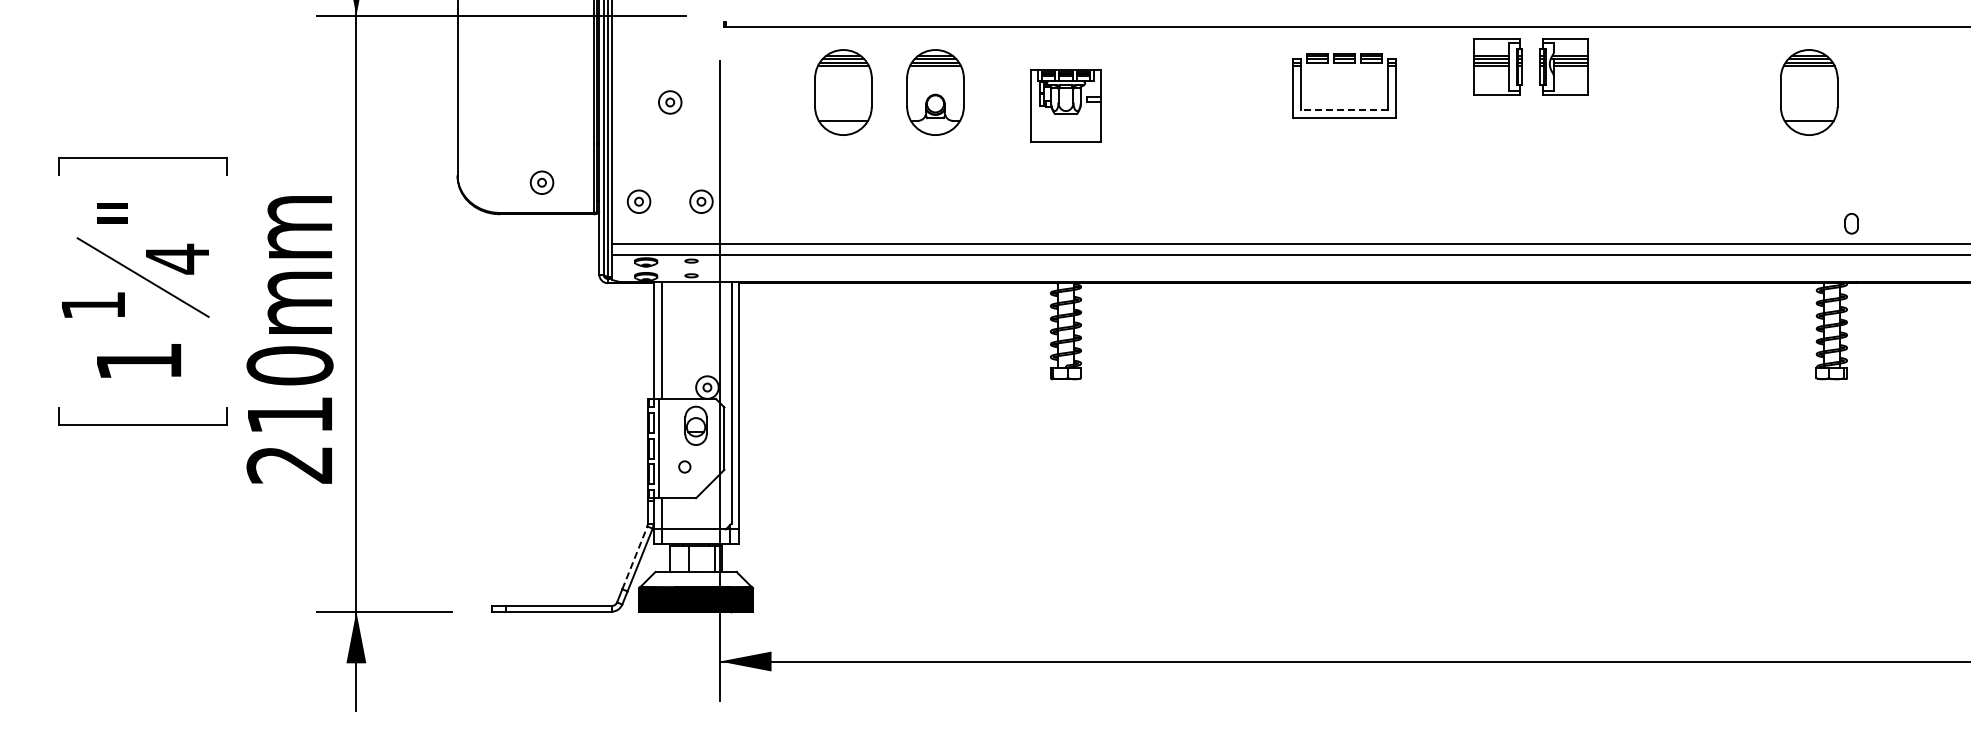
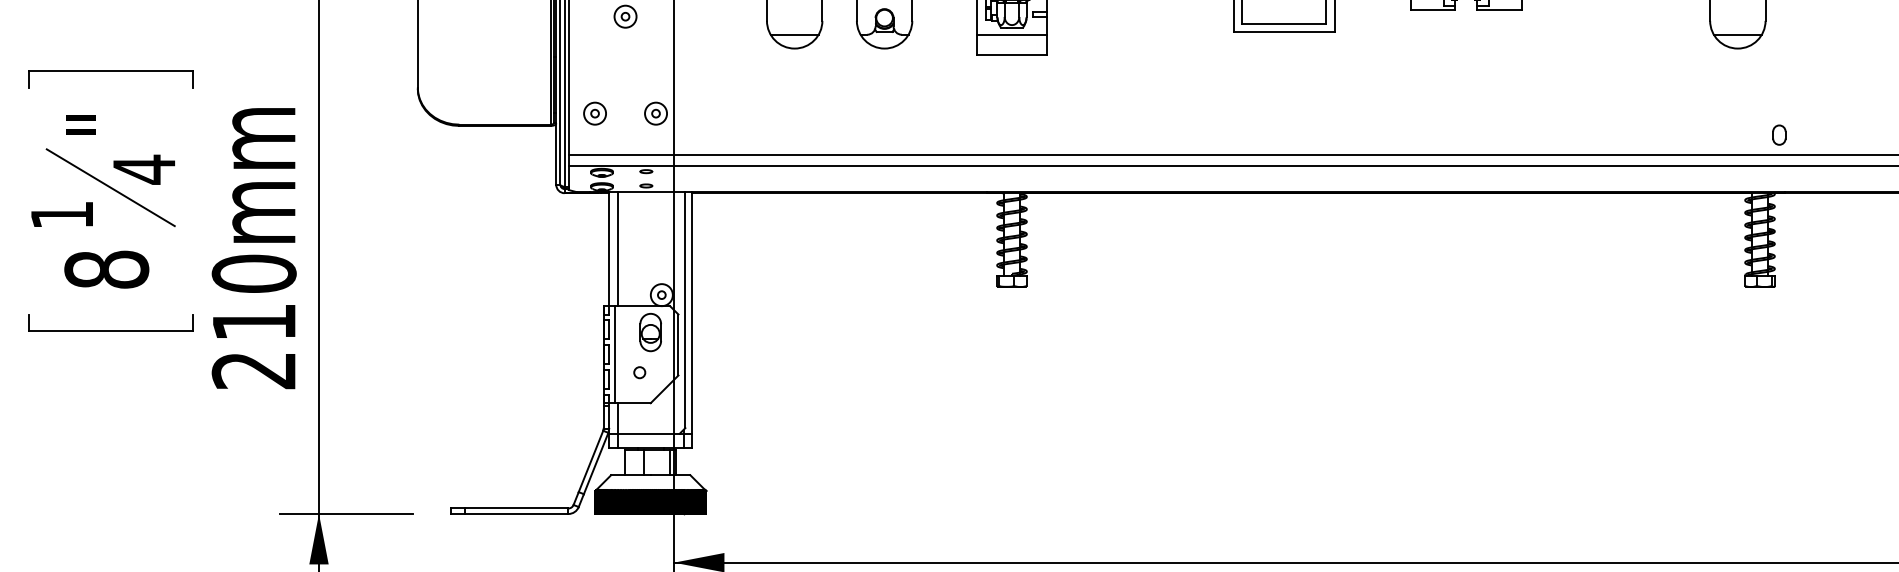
line: (1344, 109) -> (1284, 23), dashed -> solid
line: (1065, 120) -> (1011, 34), added
part: (541, 182) -> (499, 94), removed
text: (138, 361) -> (106, 269), 1 -> 8
line: (634, 557) -> (590, 461), dashed -> solid

